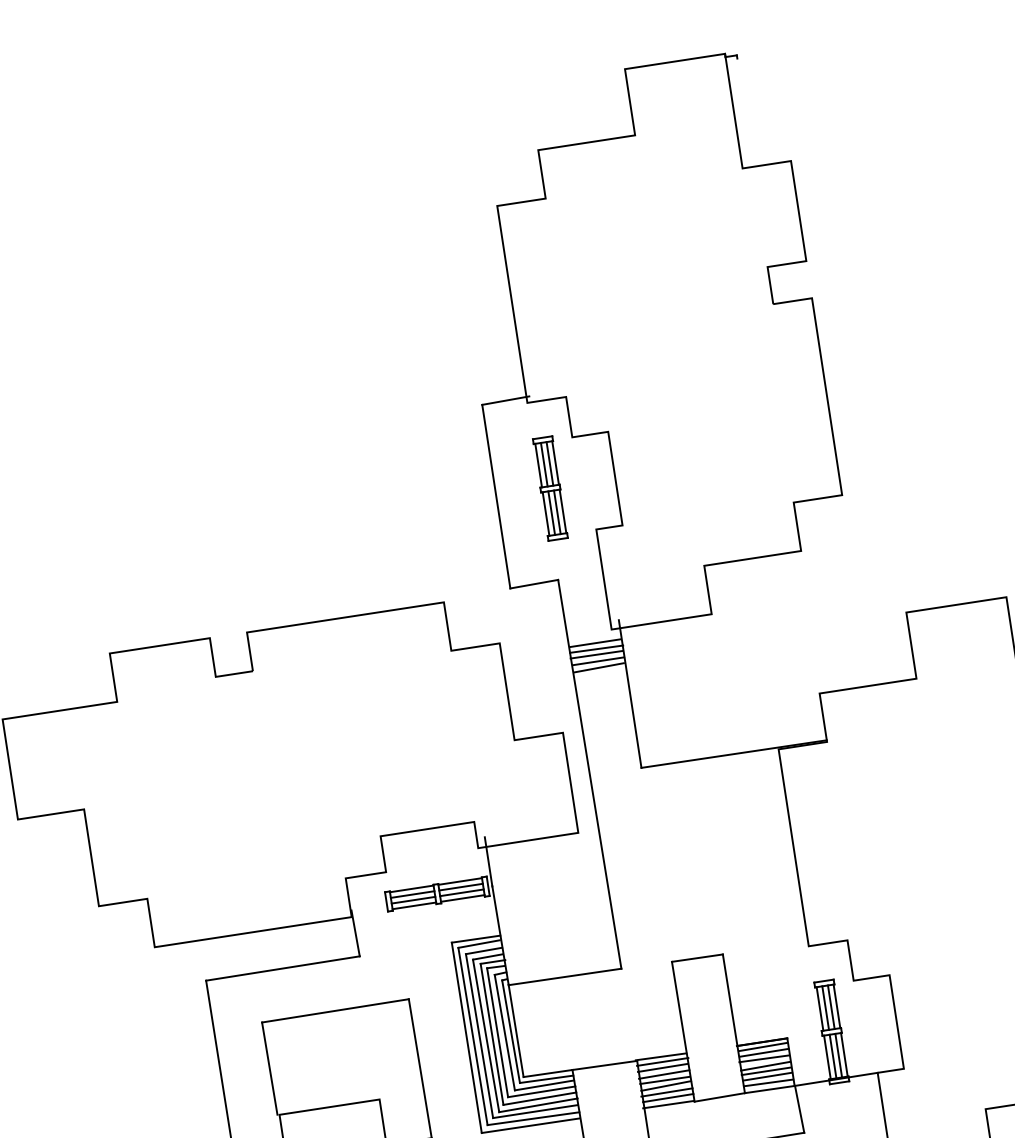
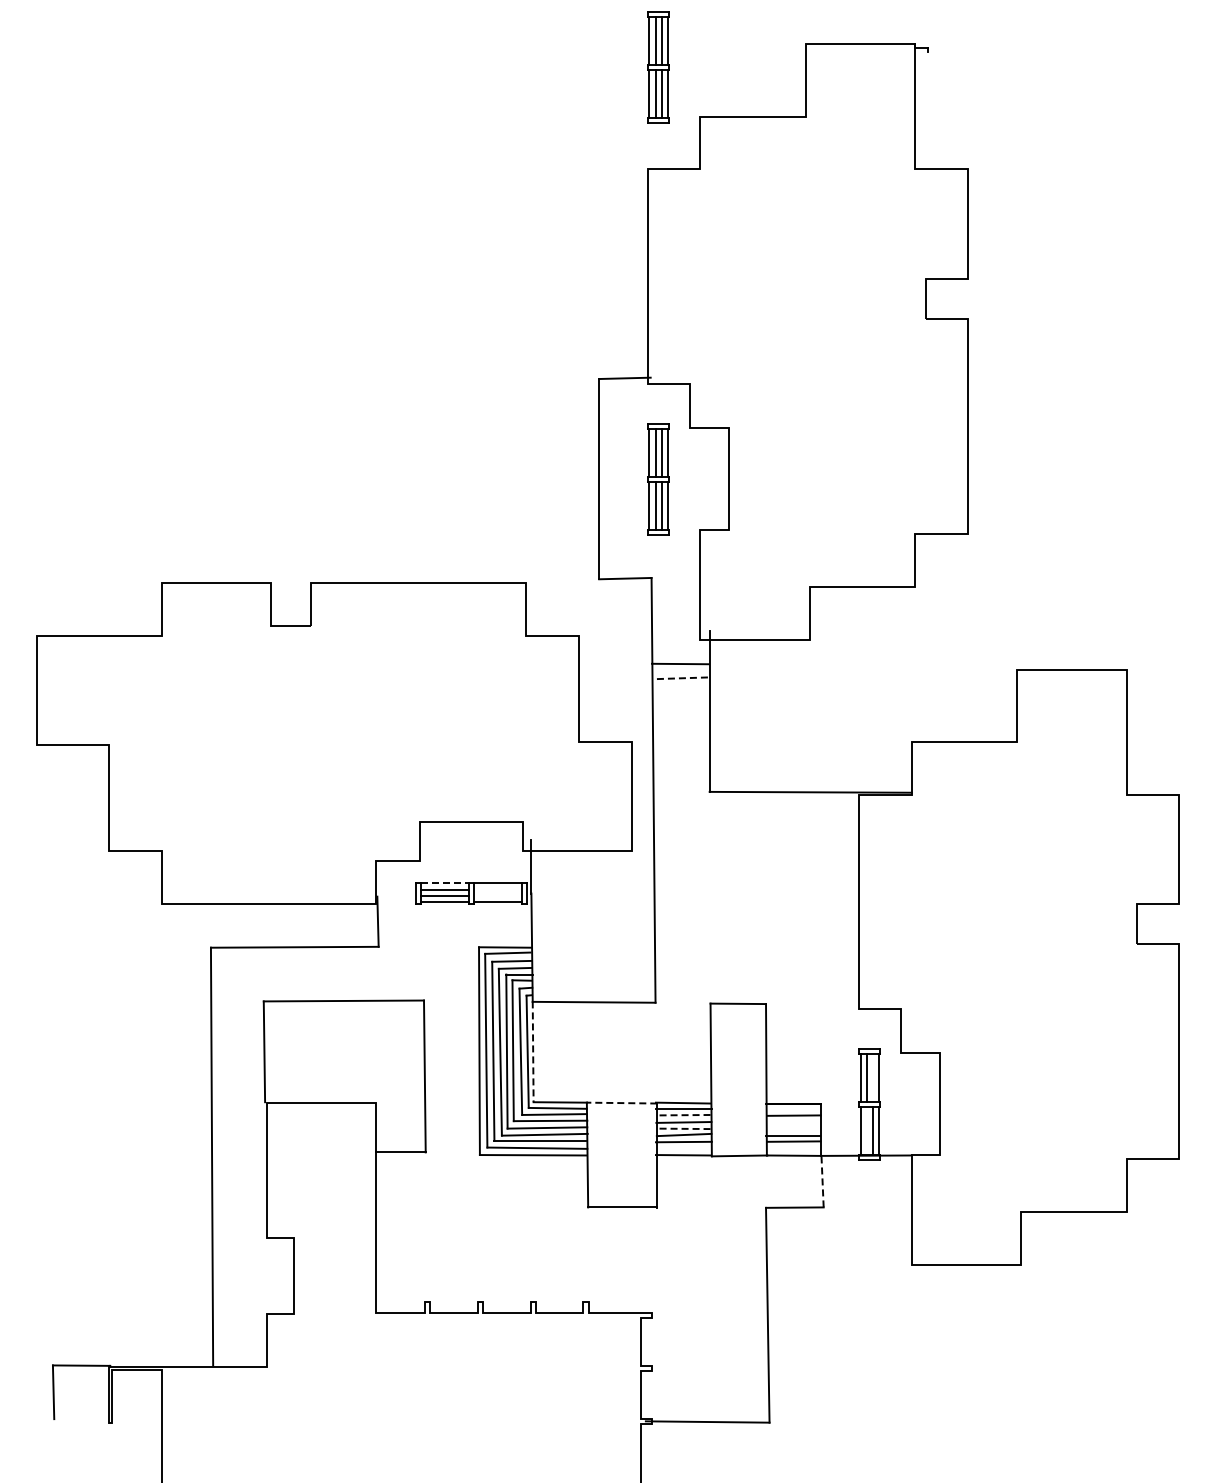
part: (492, 110) -> (658, 67), added
line: (595, 643) -> (680, 651), removed
line: (596, 648) -> (681, 657), removed
line: (598, 661) -> (681, 671), removed
line: (598, 668) -> (680, 678), solid -> dashed
line: (460, 887) -> (497, 889), removed
line: (412, 888) -> (445, 883), solid -> dashed
line: (461, 892) -> (497, 895), removed
line: (830, 1006) -> (872, 1077), removed
line: (516, 1031) -> (533, 1052), solid -> dashed
line: (762, 1046) -> (793, 1108), removed
line: (832, 1056) -> (866, 1130), removed
line: (763, 1058) -> (792, 1121), removed
line: (604, 1065) -> (621, 1103), solid -> dashed
line: (765, 1065) -> (793, 1129), removed
line: (661, 1068) -> (682, 1115), solid -> dashed
line: (664, 1080) -> (683, 1128), solid -> dashed
line: (768, 1082) -> (793, 1147), removed
line: (667, 1097) -> (683, 1147), removed
line: (799, 1109) -> (822, 1181), solid -> dashed

